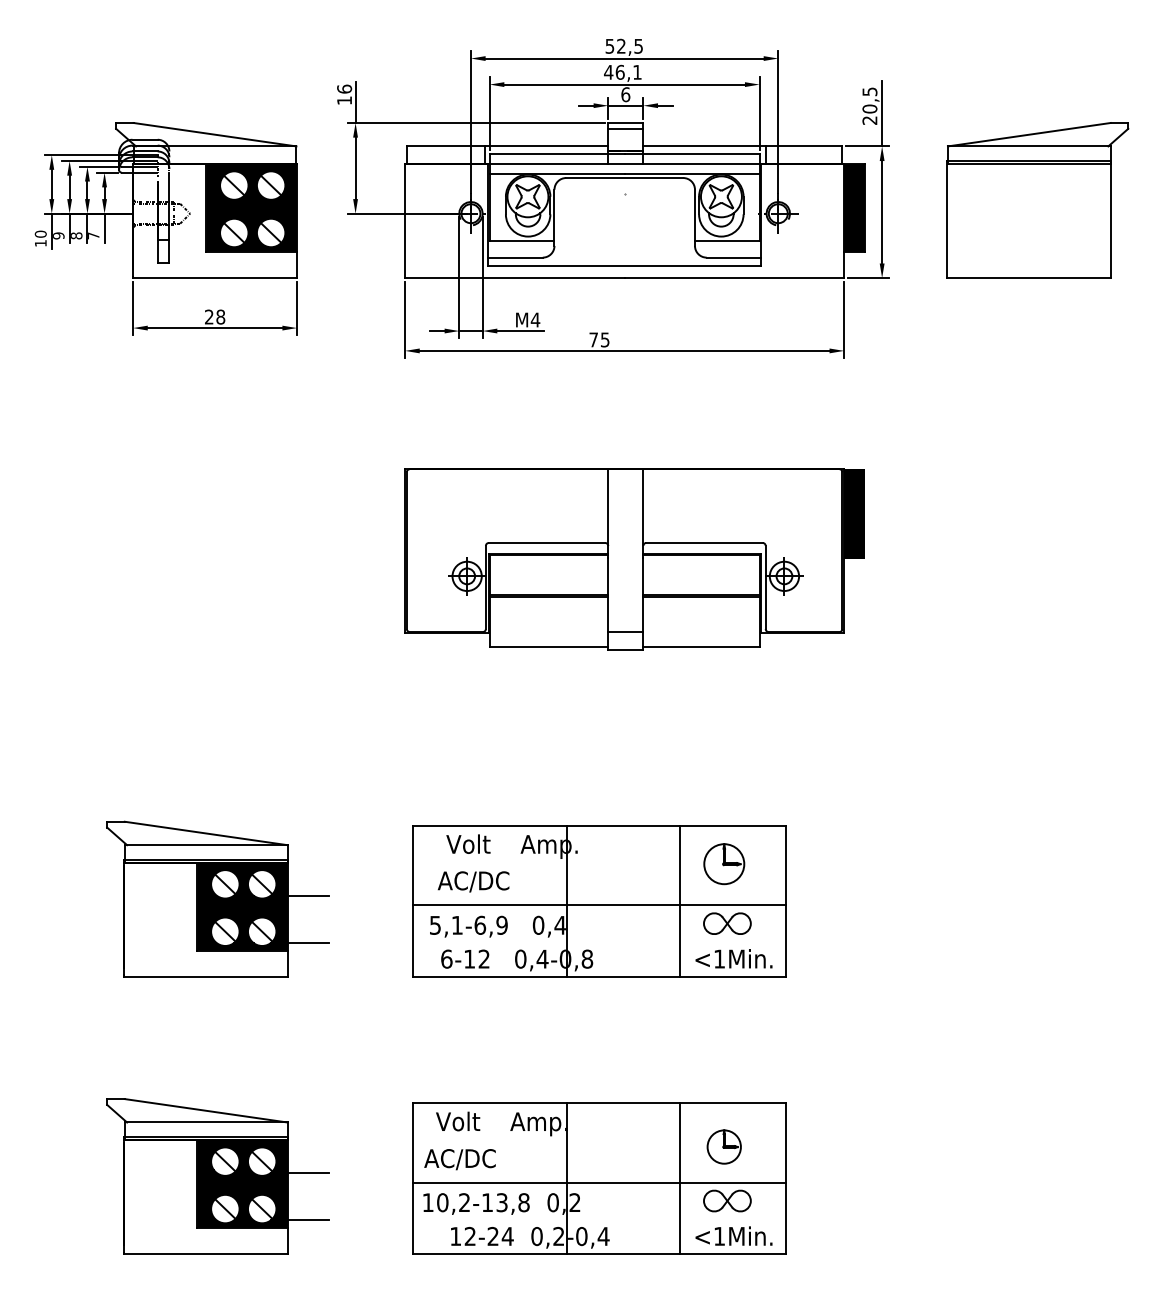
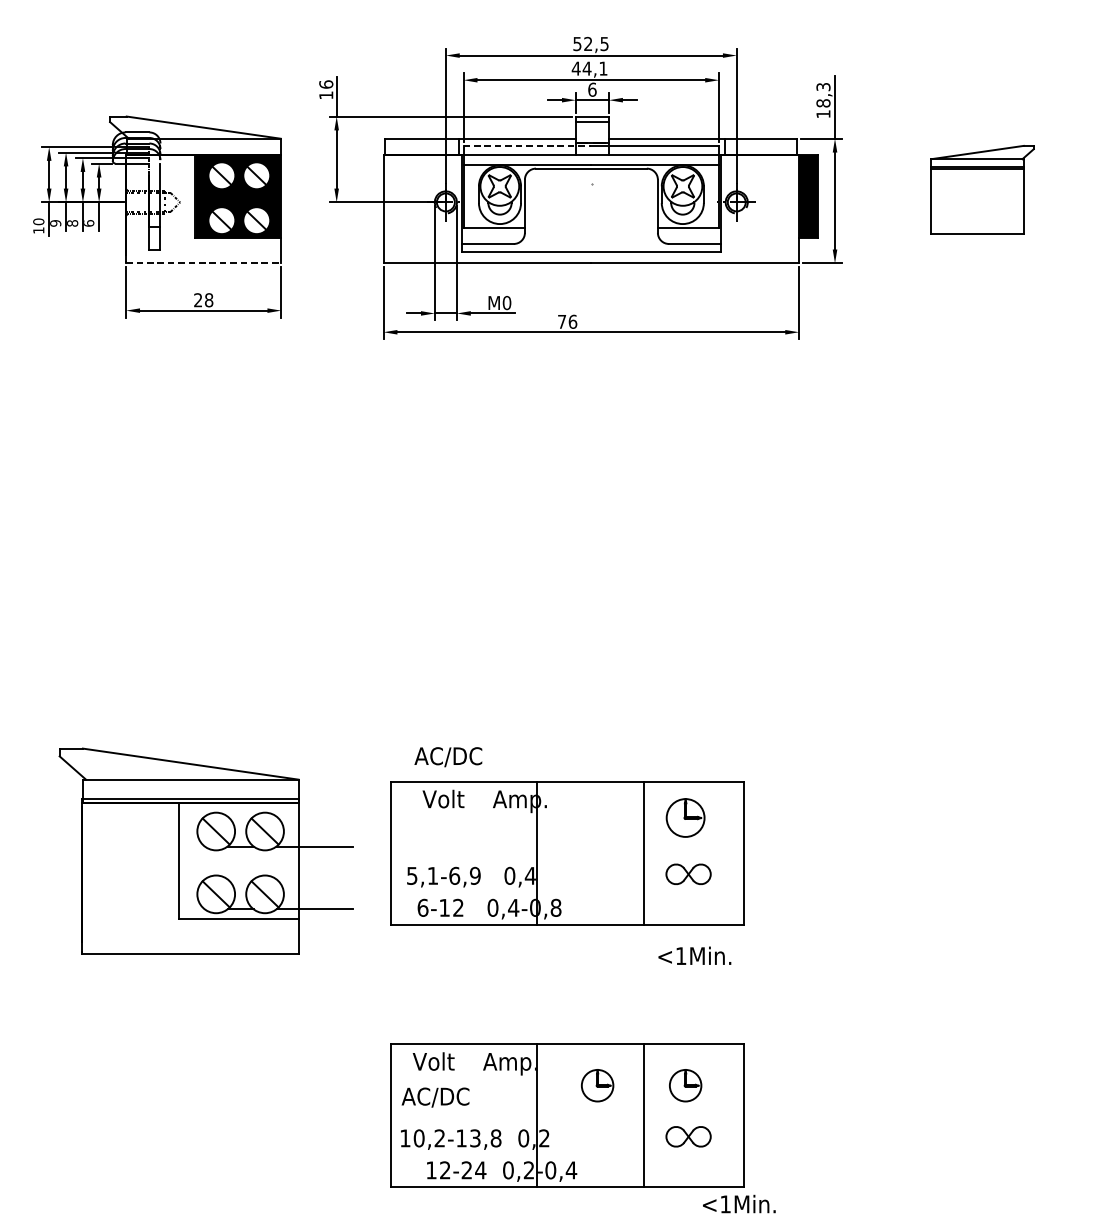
text: (619, 71) -> (586, 67), 46,1 -> 44,1
text: (869, 105) -> (823, 99), 20,5 -> 18,3
line: (557, 154) -> (527, 146), solid -> dashed
part: (1037, 200) -> (982, 189), size x0.6
text: (93, 235) -> (88, 223), 7 -> 6
line: (215, 278) -> (204, 263), solid -> dashed
text: (535, 319) -> (506, 302), M4 -> M0
text: (604, 339) -> (572, 321), 75 -> 76
part: (634, 559) -> (600, 529), removed
text: (473, 881) -> (448, 756), moved
part: (217, 898) -> (206, 850), size x1.4
line: (599, 905) -> (567, 857), removed
text: (733, 958) -> (694, 955), moved
part: (630, 1146) -> (596, 1085), added
part: (217, 1176) -> (206, 1113), removed
line: (599, 1182) -> (567, 1119), removed
text: (733, 1235) -> (738, 1203), moved

